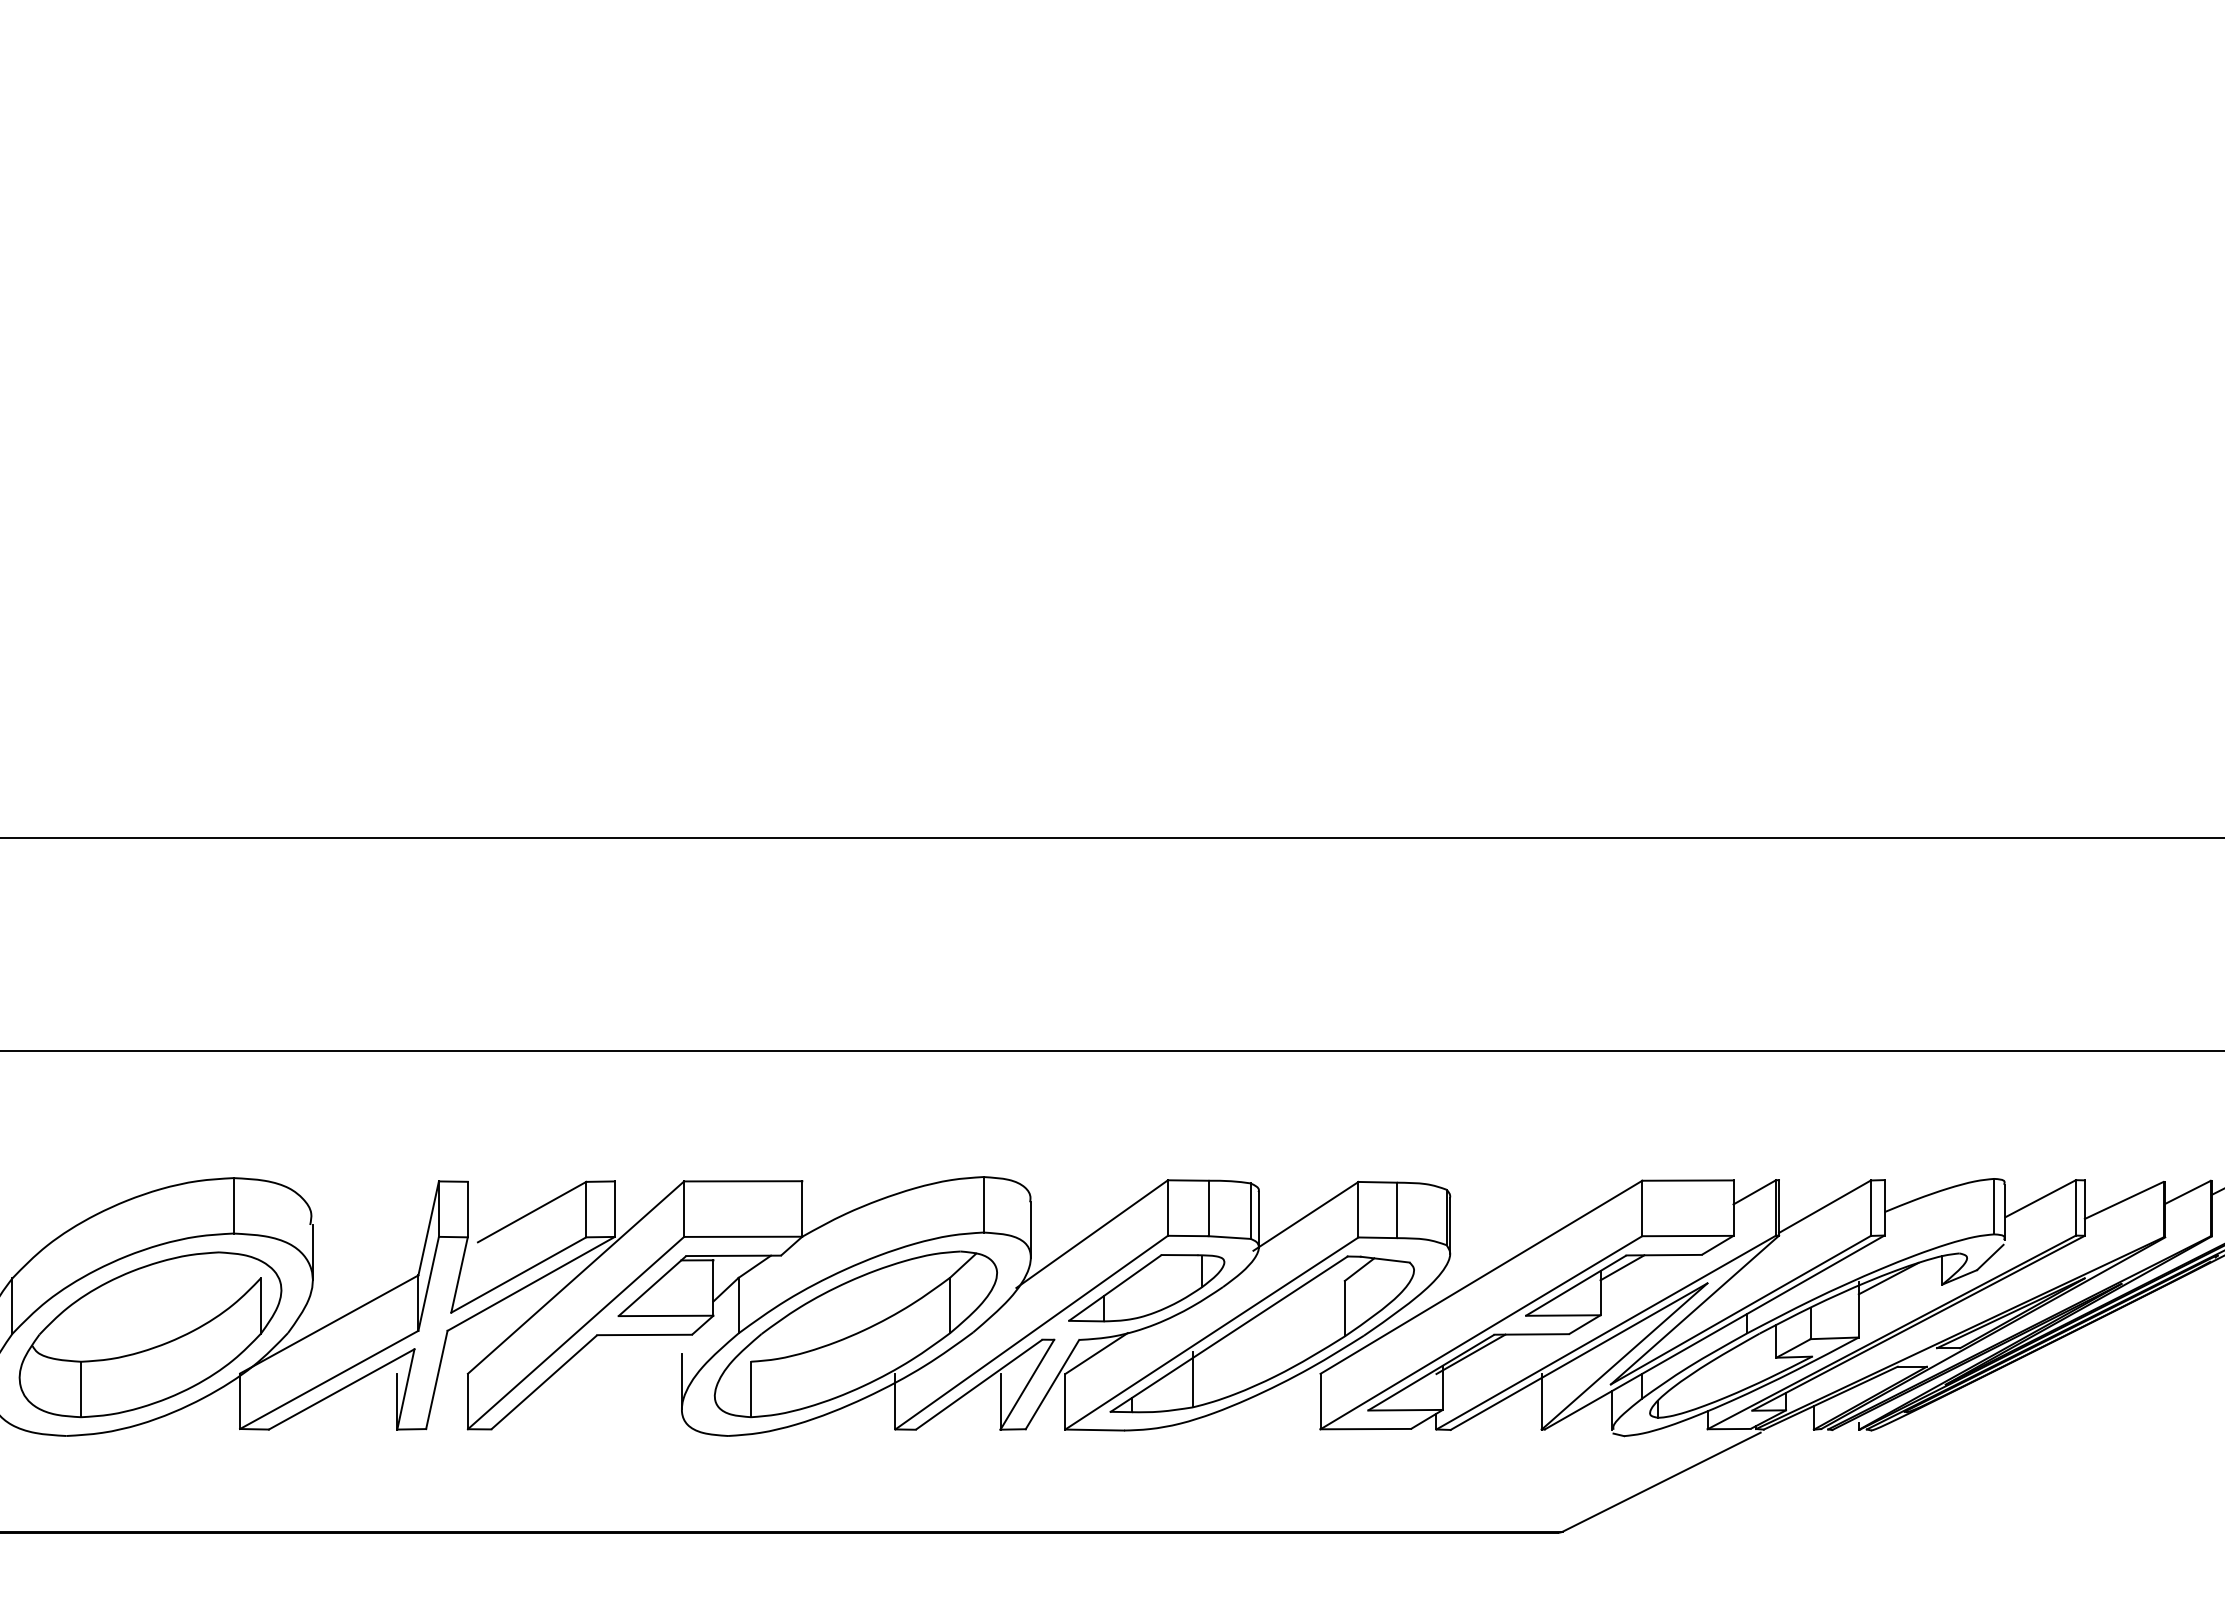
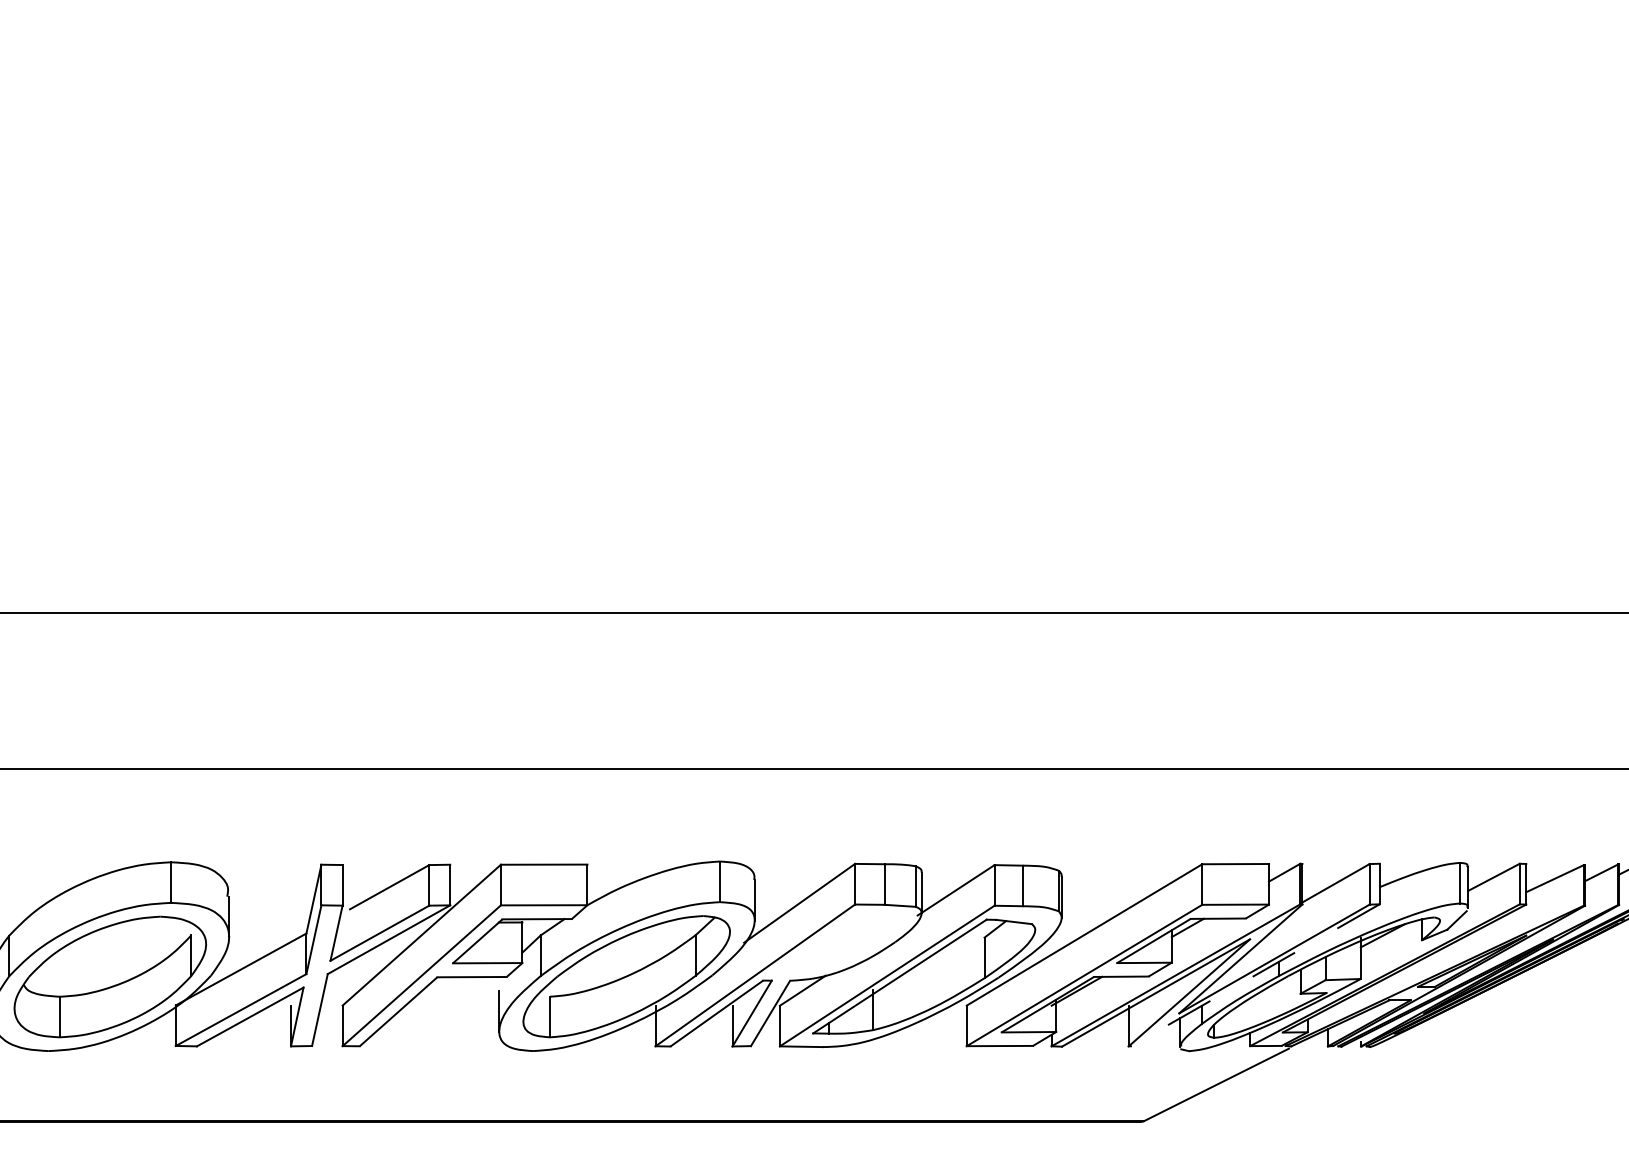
part: (1146, 1288) -> (839, 943), removed
line: (1714, 1332) -> (1255, 975), solid -> dashed

